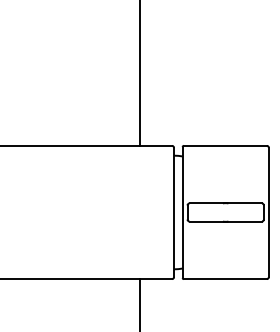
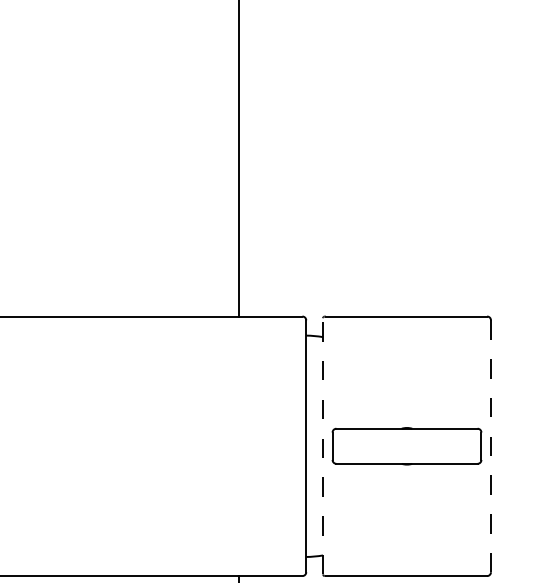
line: (182, 212) -> (322, 446), solid -> dashed
line: (268, 212) -> (490, 446), solid -> dashed

